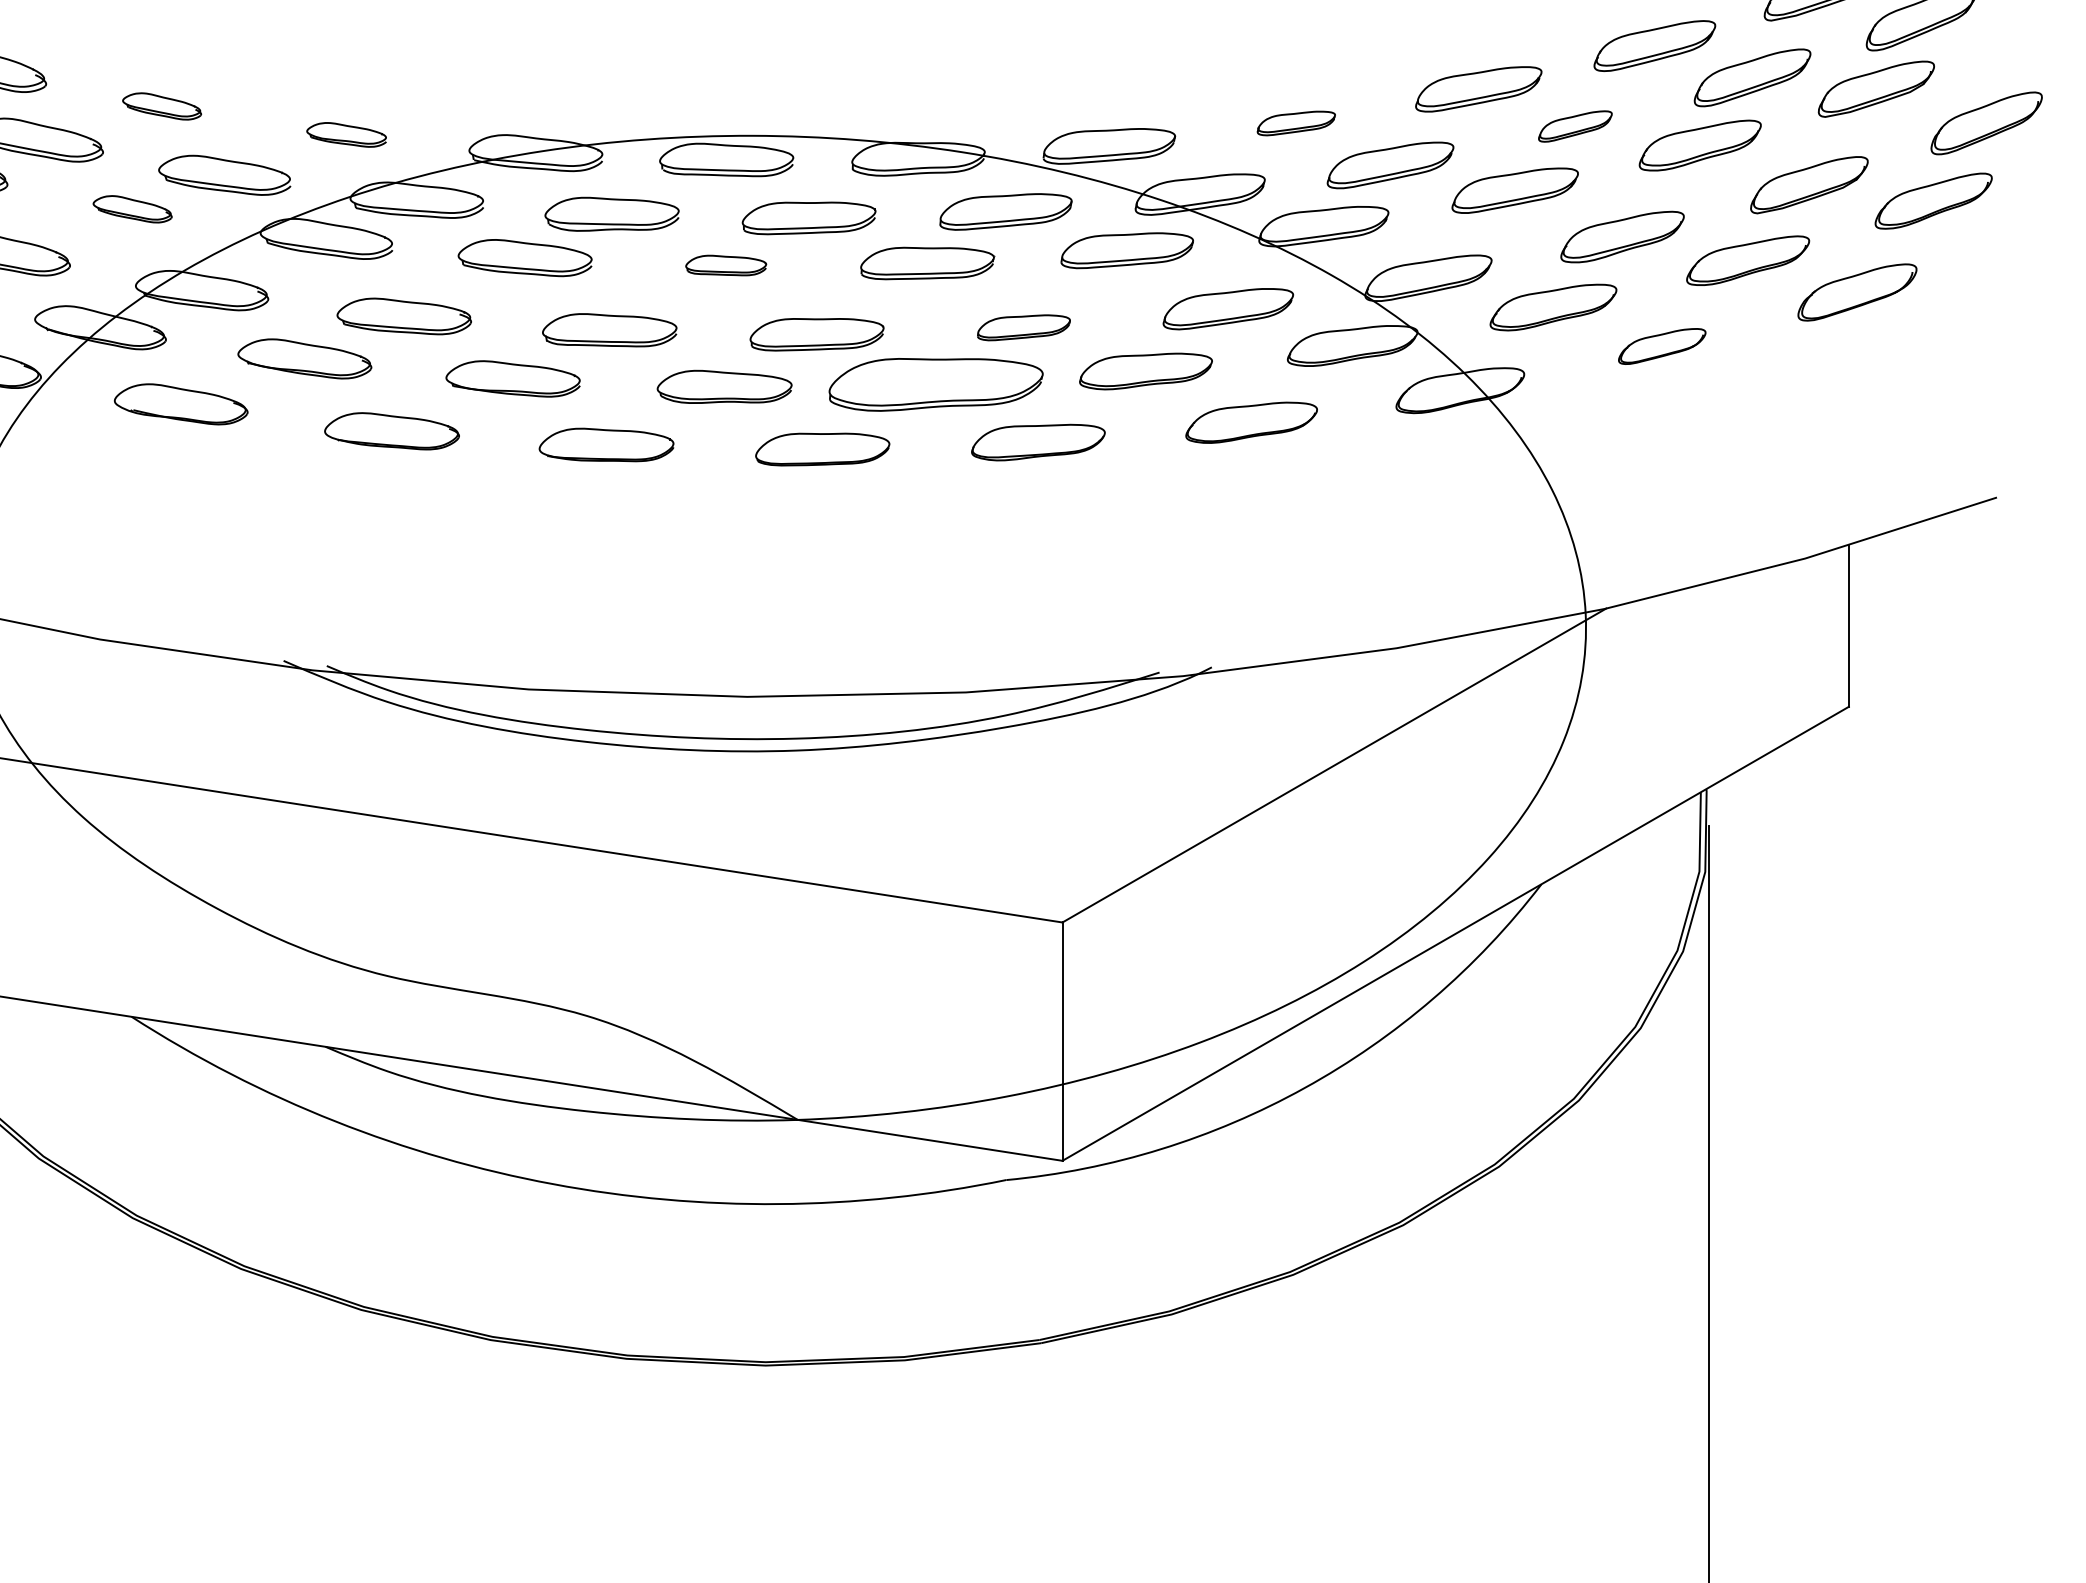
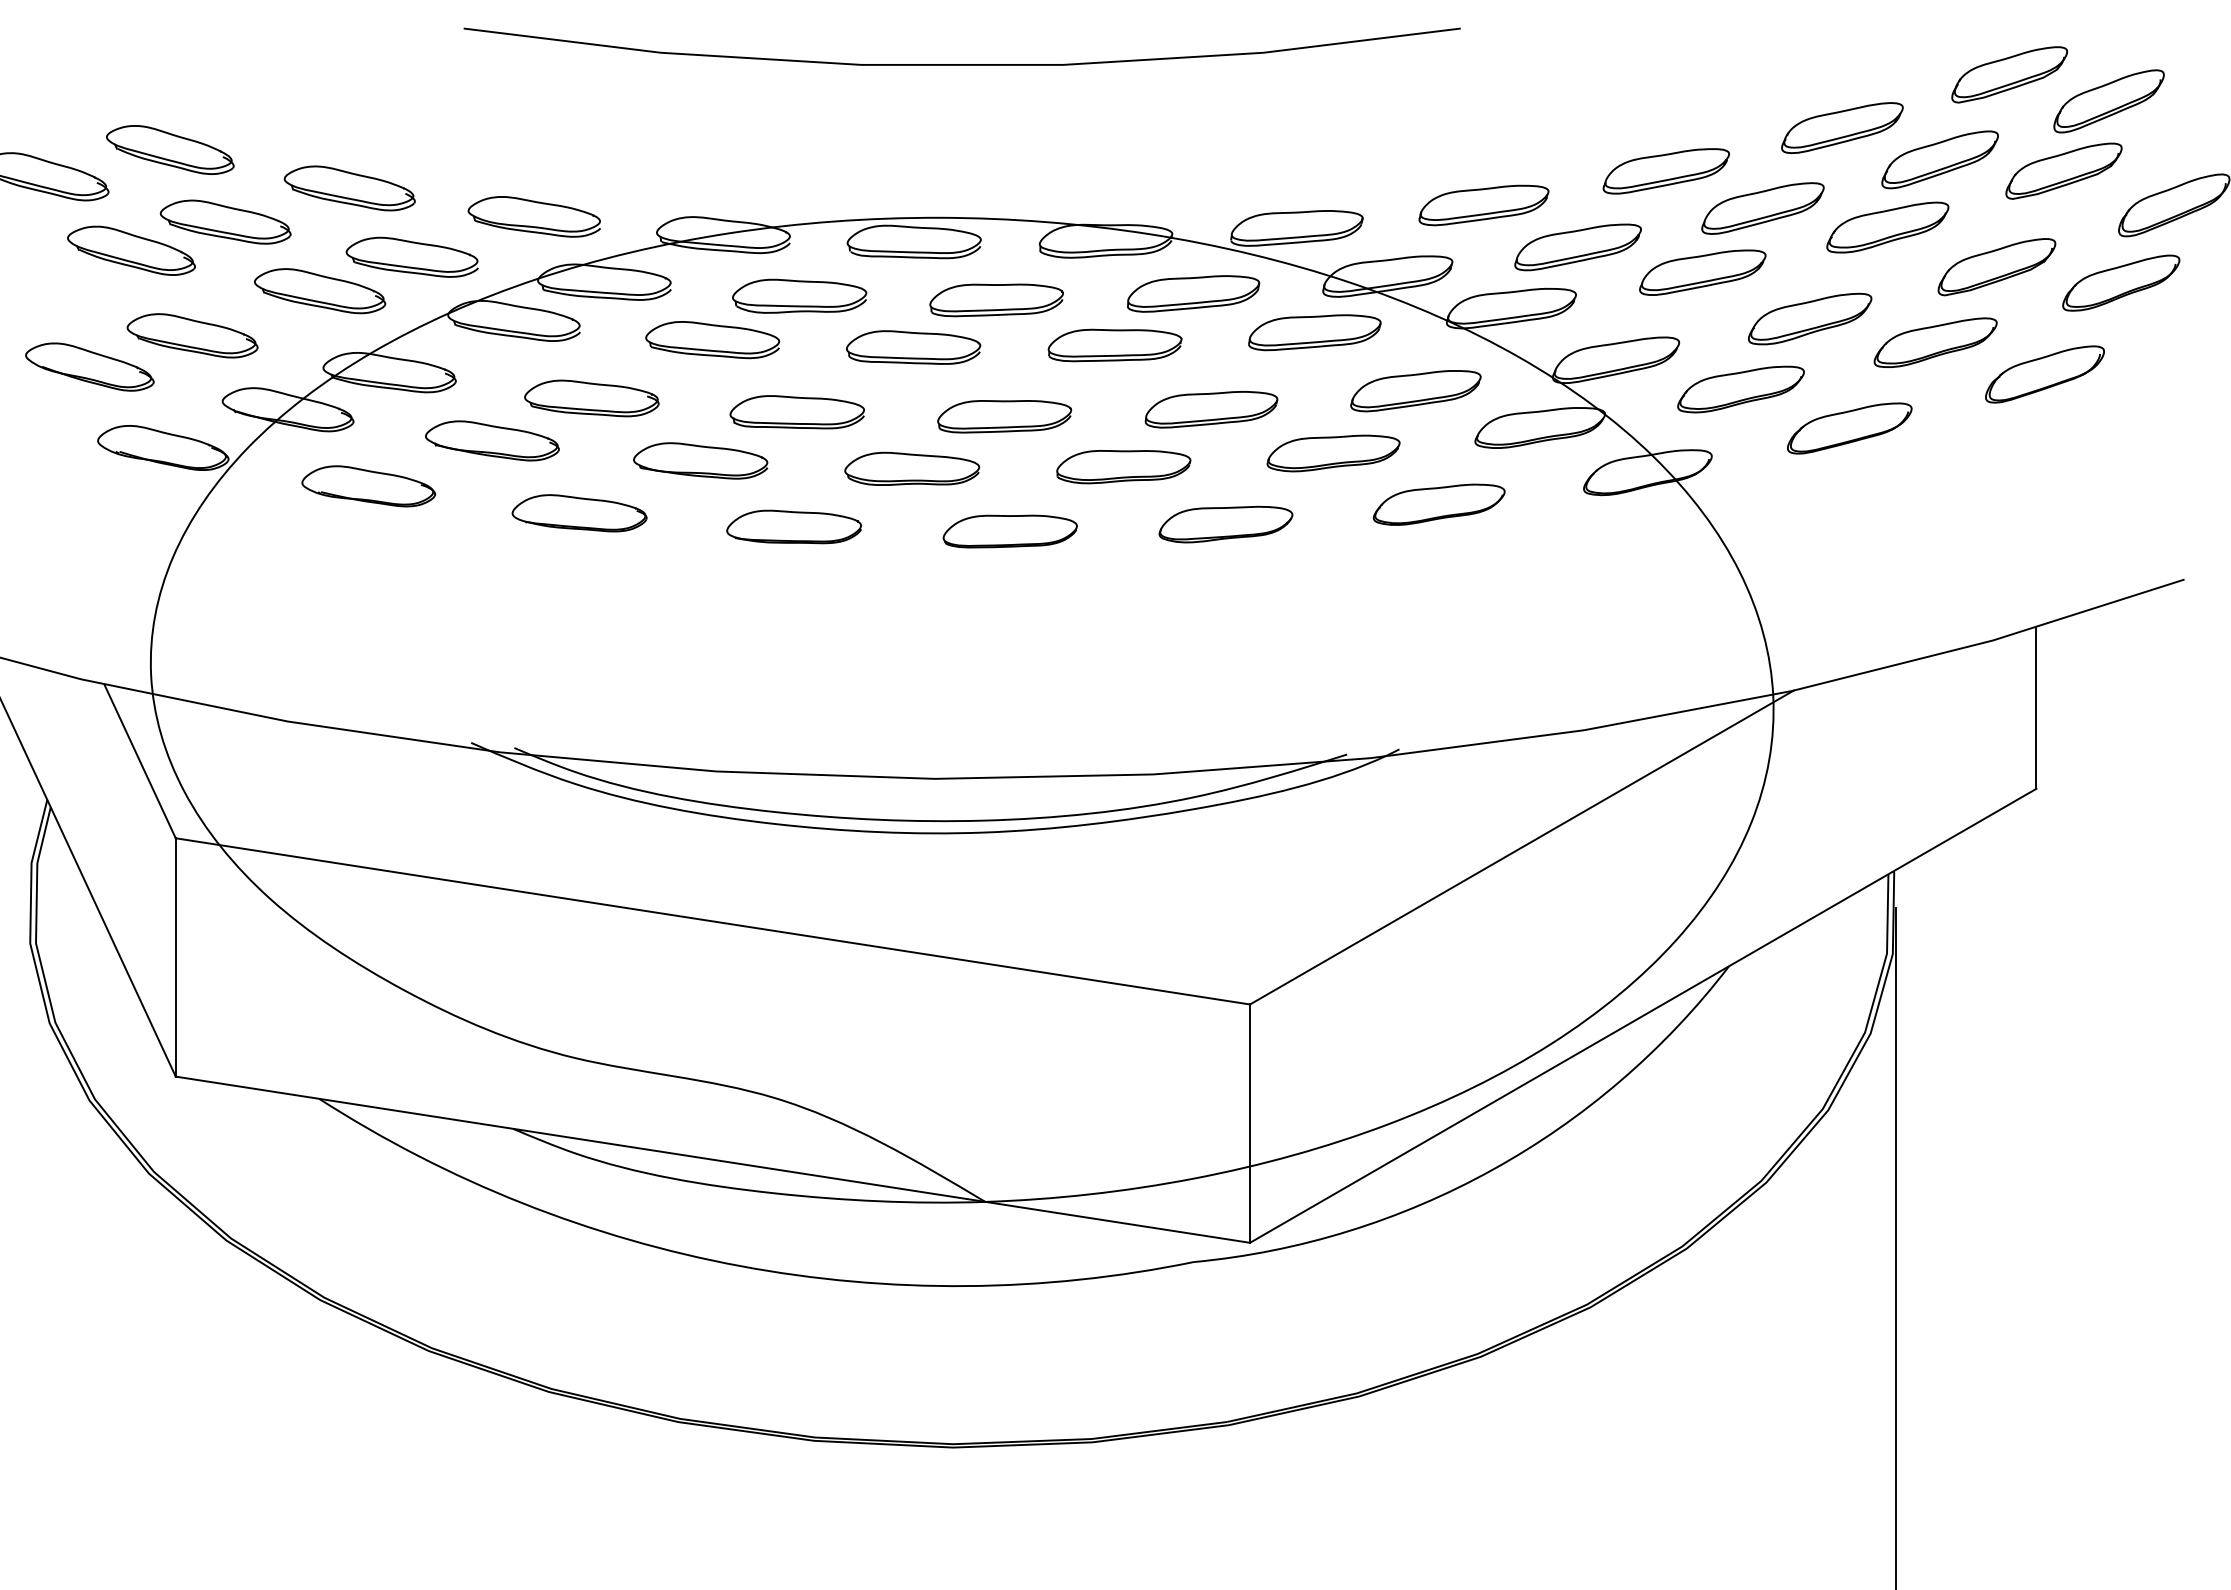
part: (161, 106) -> (349, 188), size x1.67
part: (1295, 123) -> (1483, 205), size x1.67
part: (1574, 126) -> (1762, 208), size x1.67
part: (345, 134) -> (533, 216), size x1.67
part: (132, 209) -> (320, 291), size x1.67
part: (725, 265) -> (913, 347), size x1.67
part: (1023, 327) -> (1211, 409), size x1.43
part: (1661, 346) -> (1849, 428), size x1.43
part: (935, 385) -> (1123, 467), size x0.62

